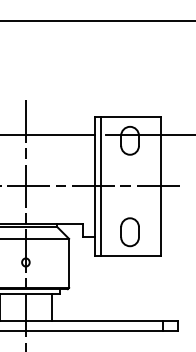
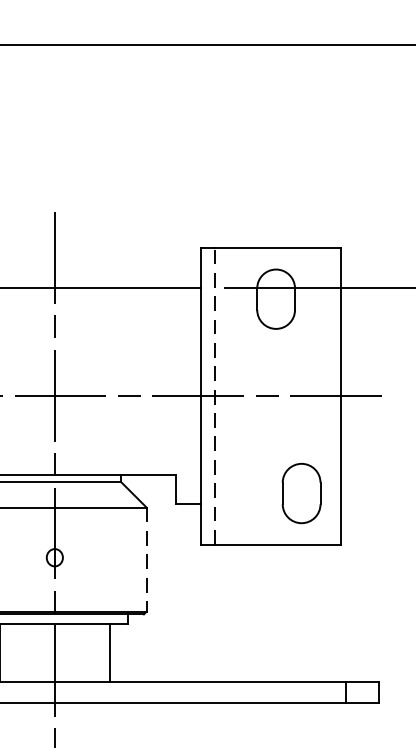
line: (101, 186) -> (215, 396), solid -> dashed
part: (129, 232) -> (300, 494), moved
line: (69, 263) -> (147, 559), solid -> dashed

